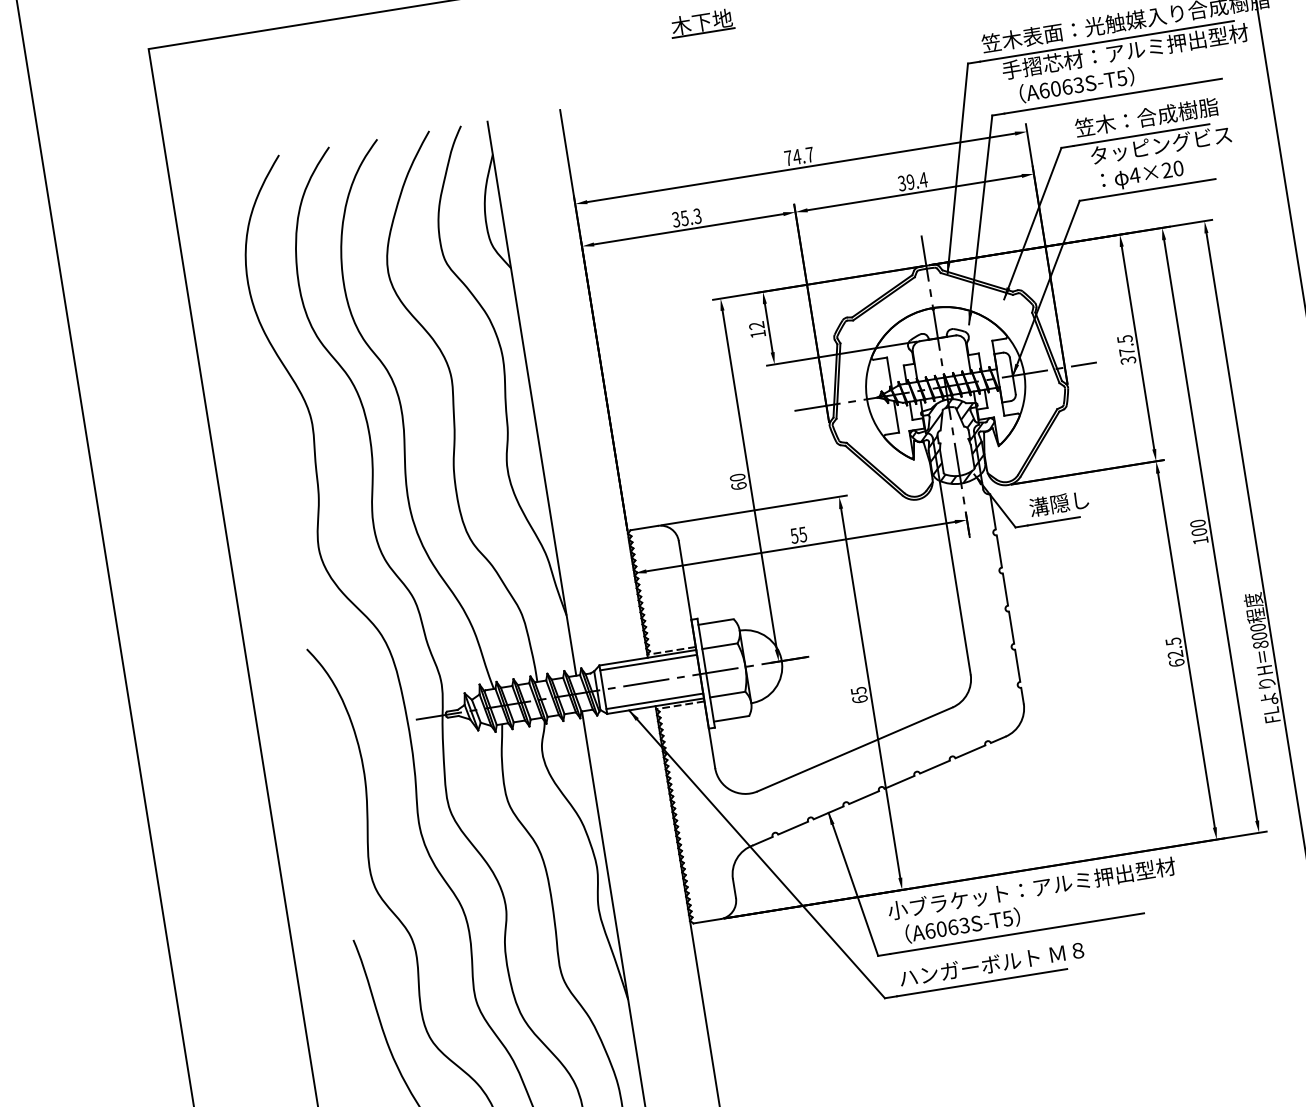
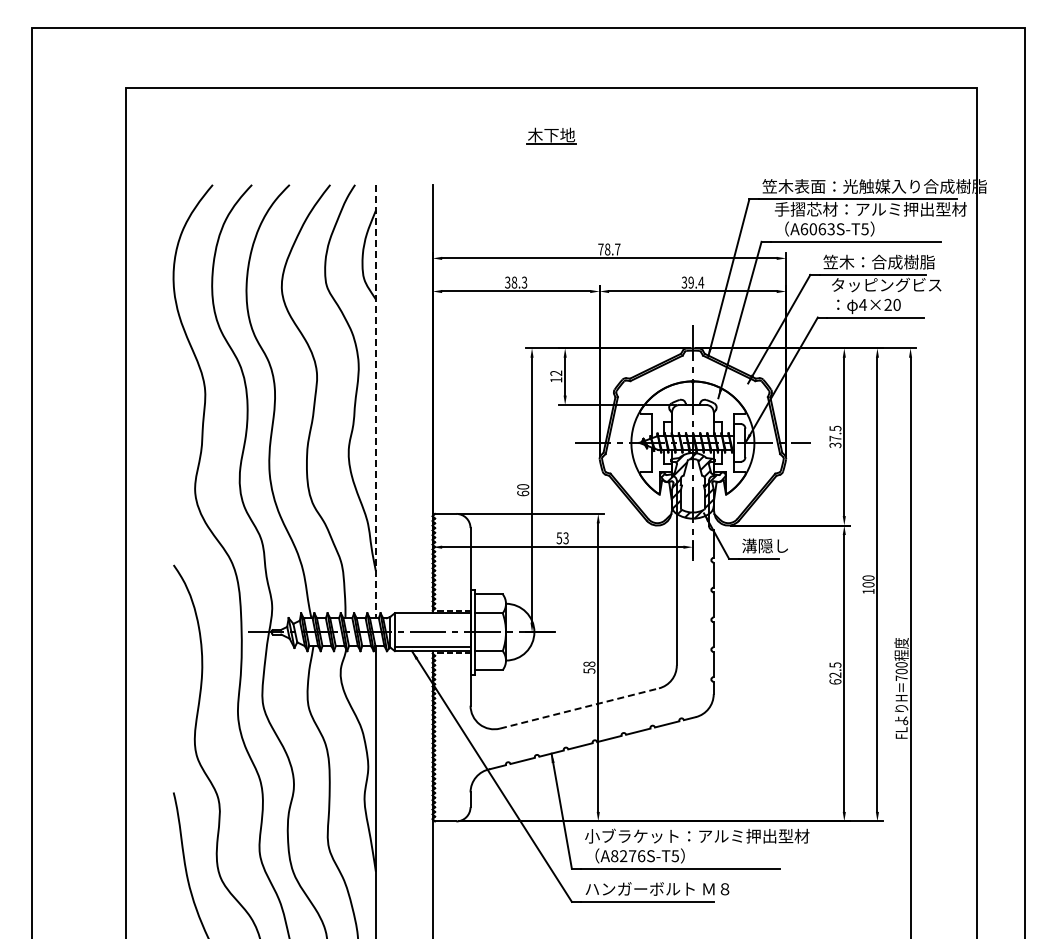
text: (796, 156) -> (607, 249), 74.7 -> 78.7
text: (684, 218) -> (514, 282), 35.3 -> 38.3
line: (531, 398) -> (375, 401), solid -> dashed
text: (802, 533) -> (565, 537), 55 -> 53
text: (1260, 643) -> (901, 677), 800 -> 700
line: (648, 663) -> (432, 617), removed
text: (859, 695) -> (589, 667), 65 -> 58
line: (855, 749) -> (579, 708), solid -> dashed
text: (948, 928) -> (628, 856), A6063S-T5 -> A8276S-T5

